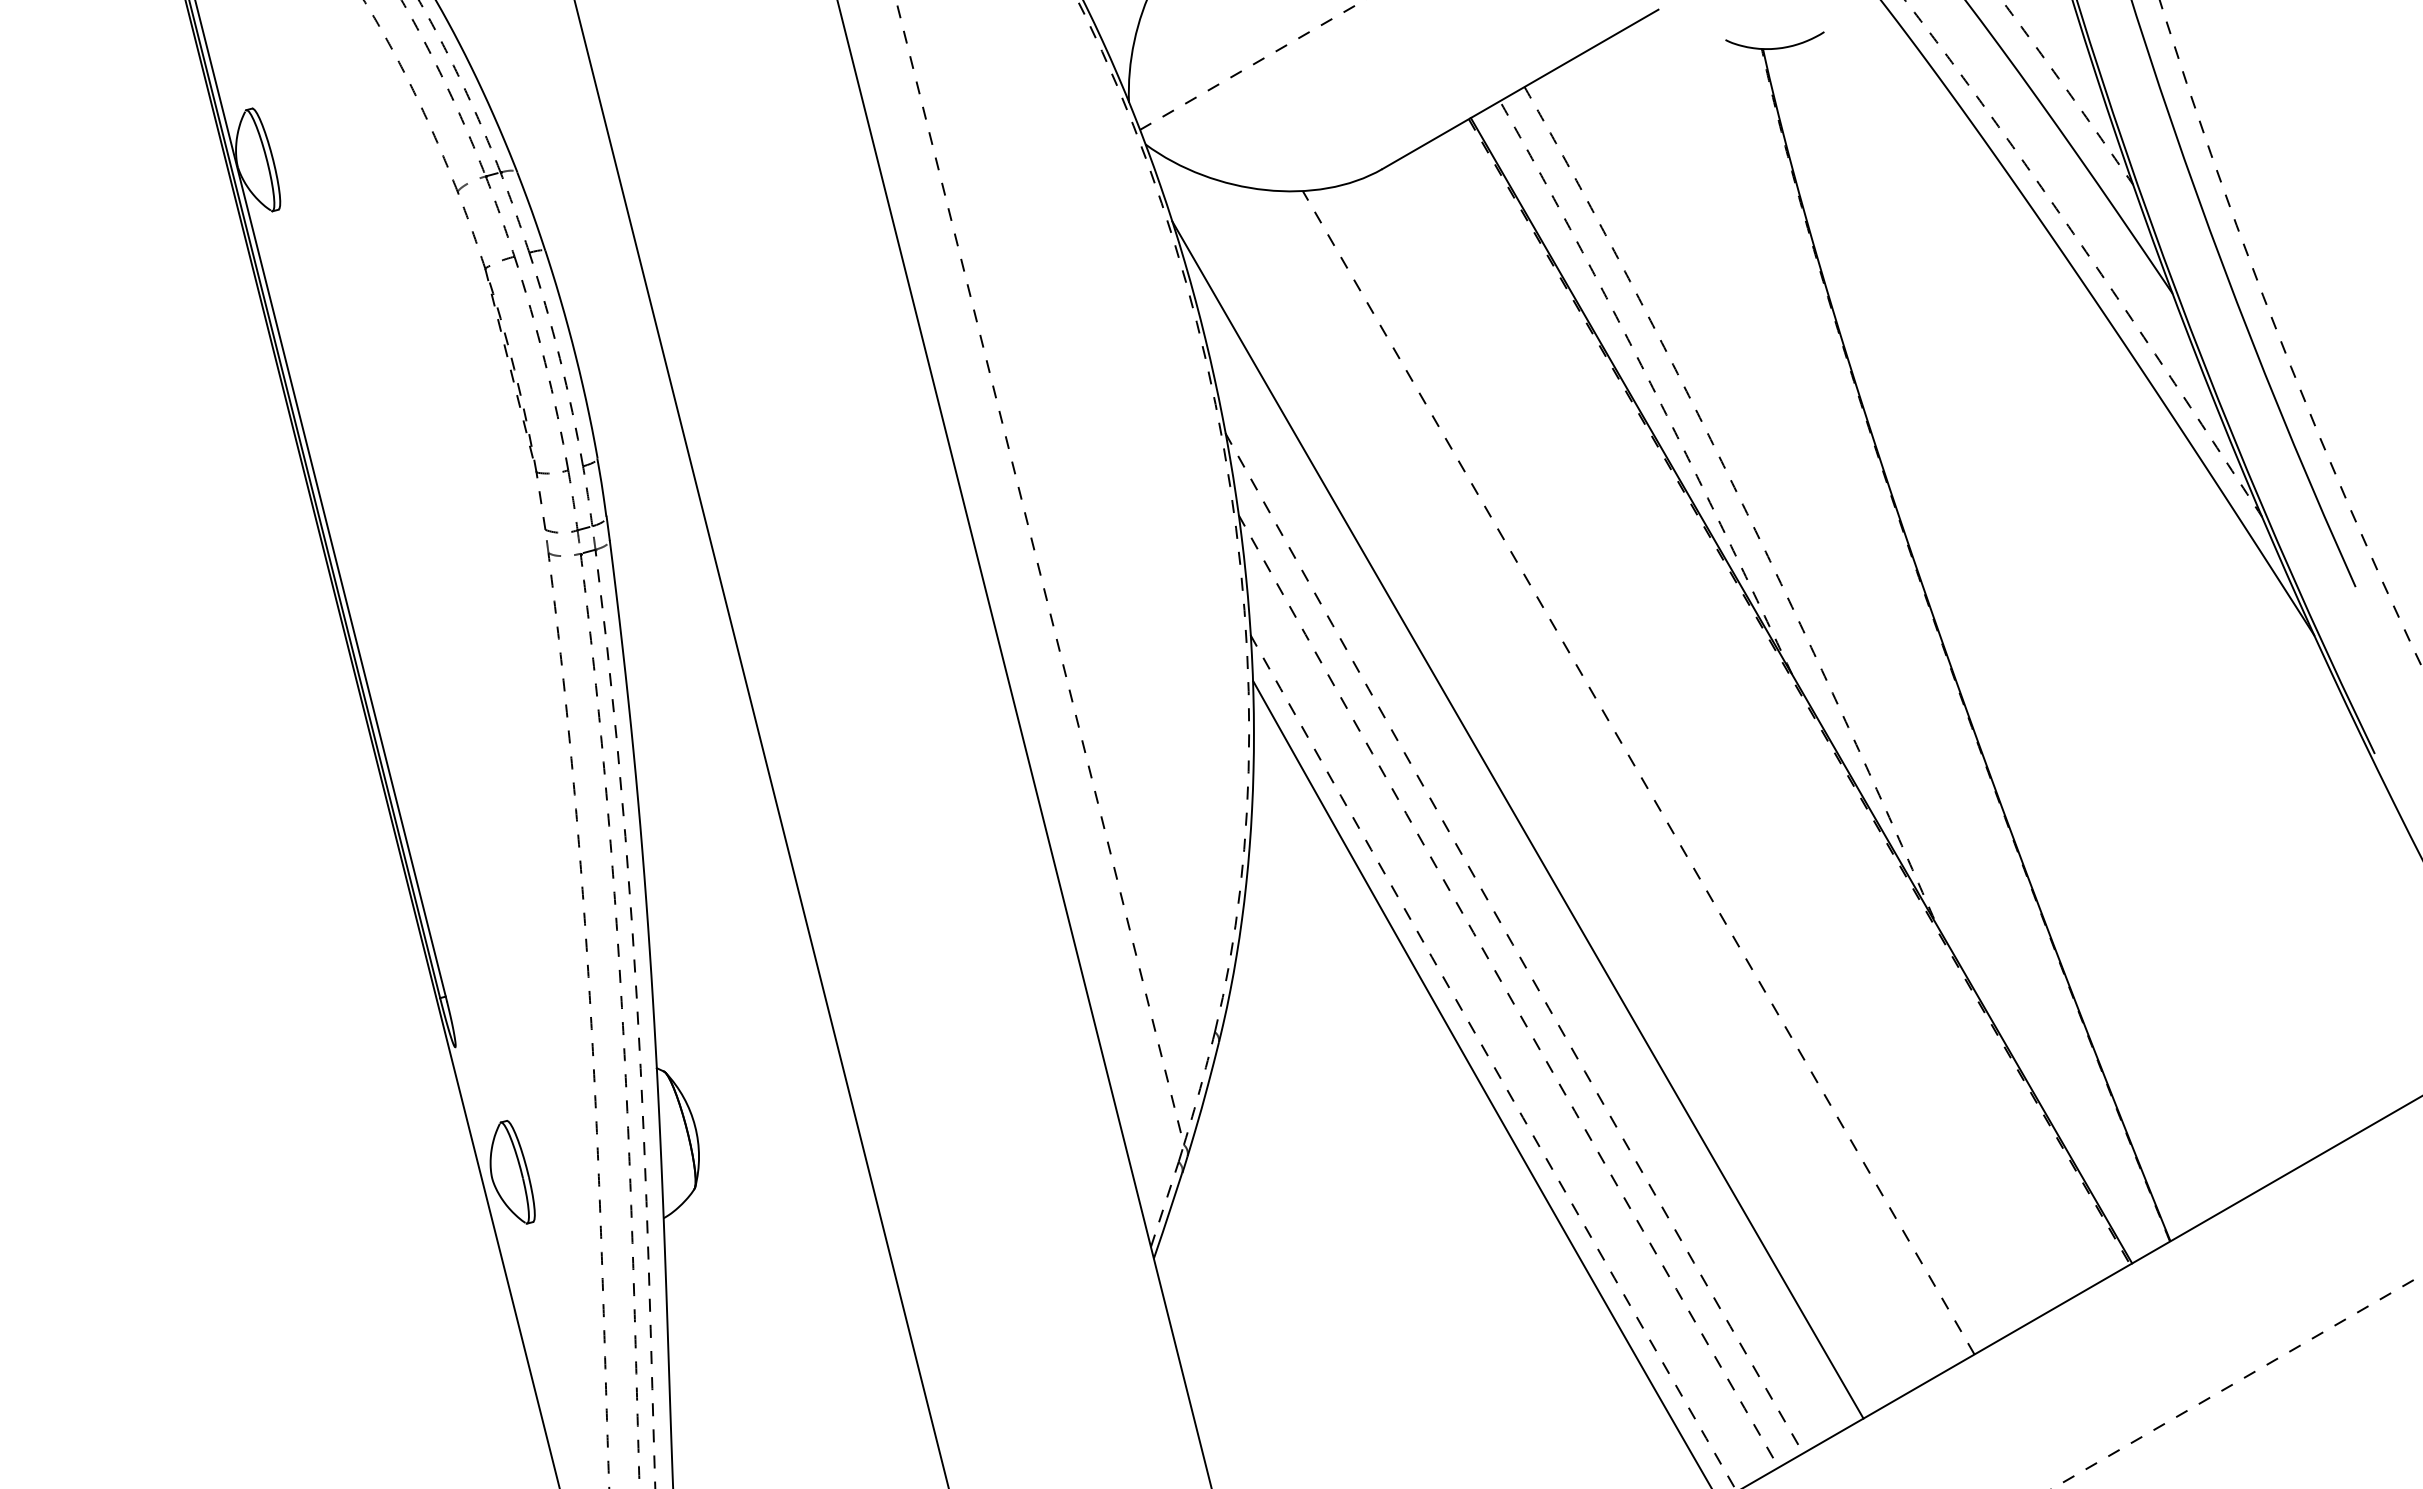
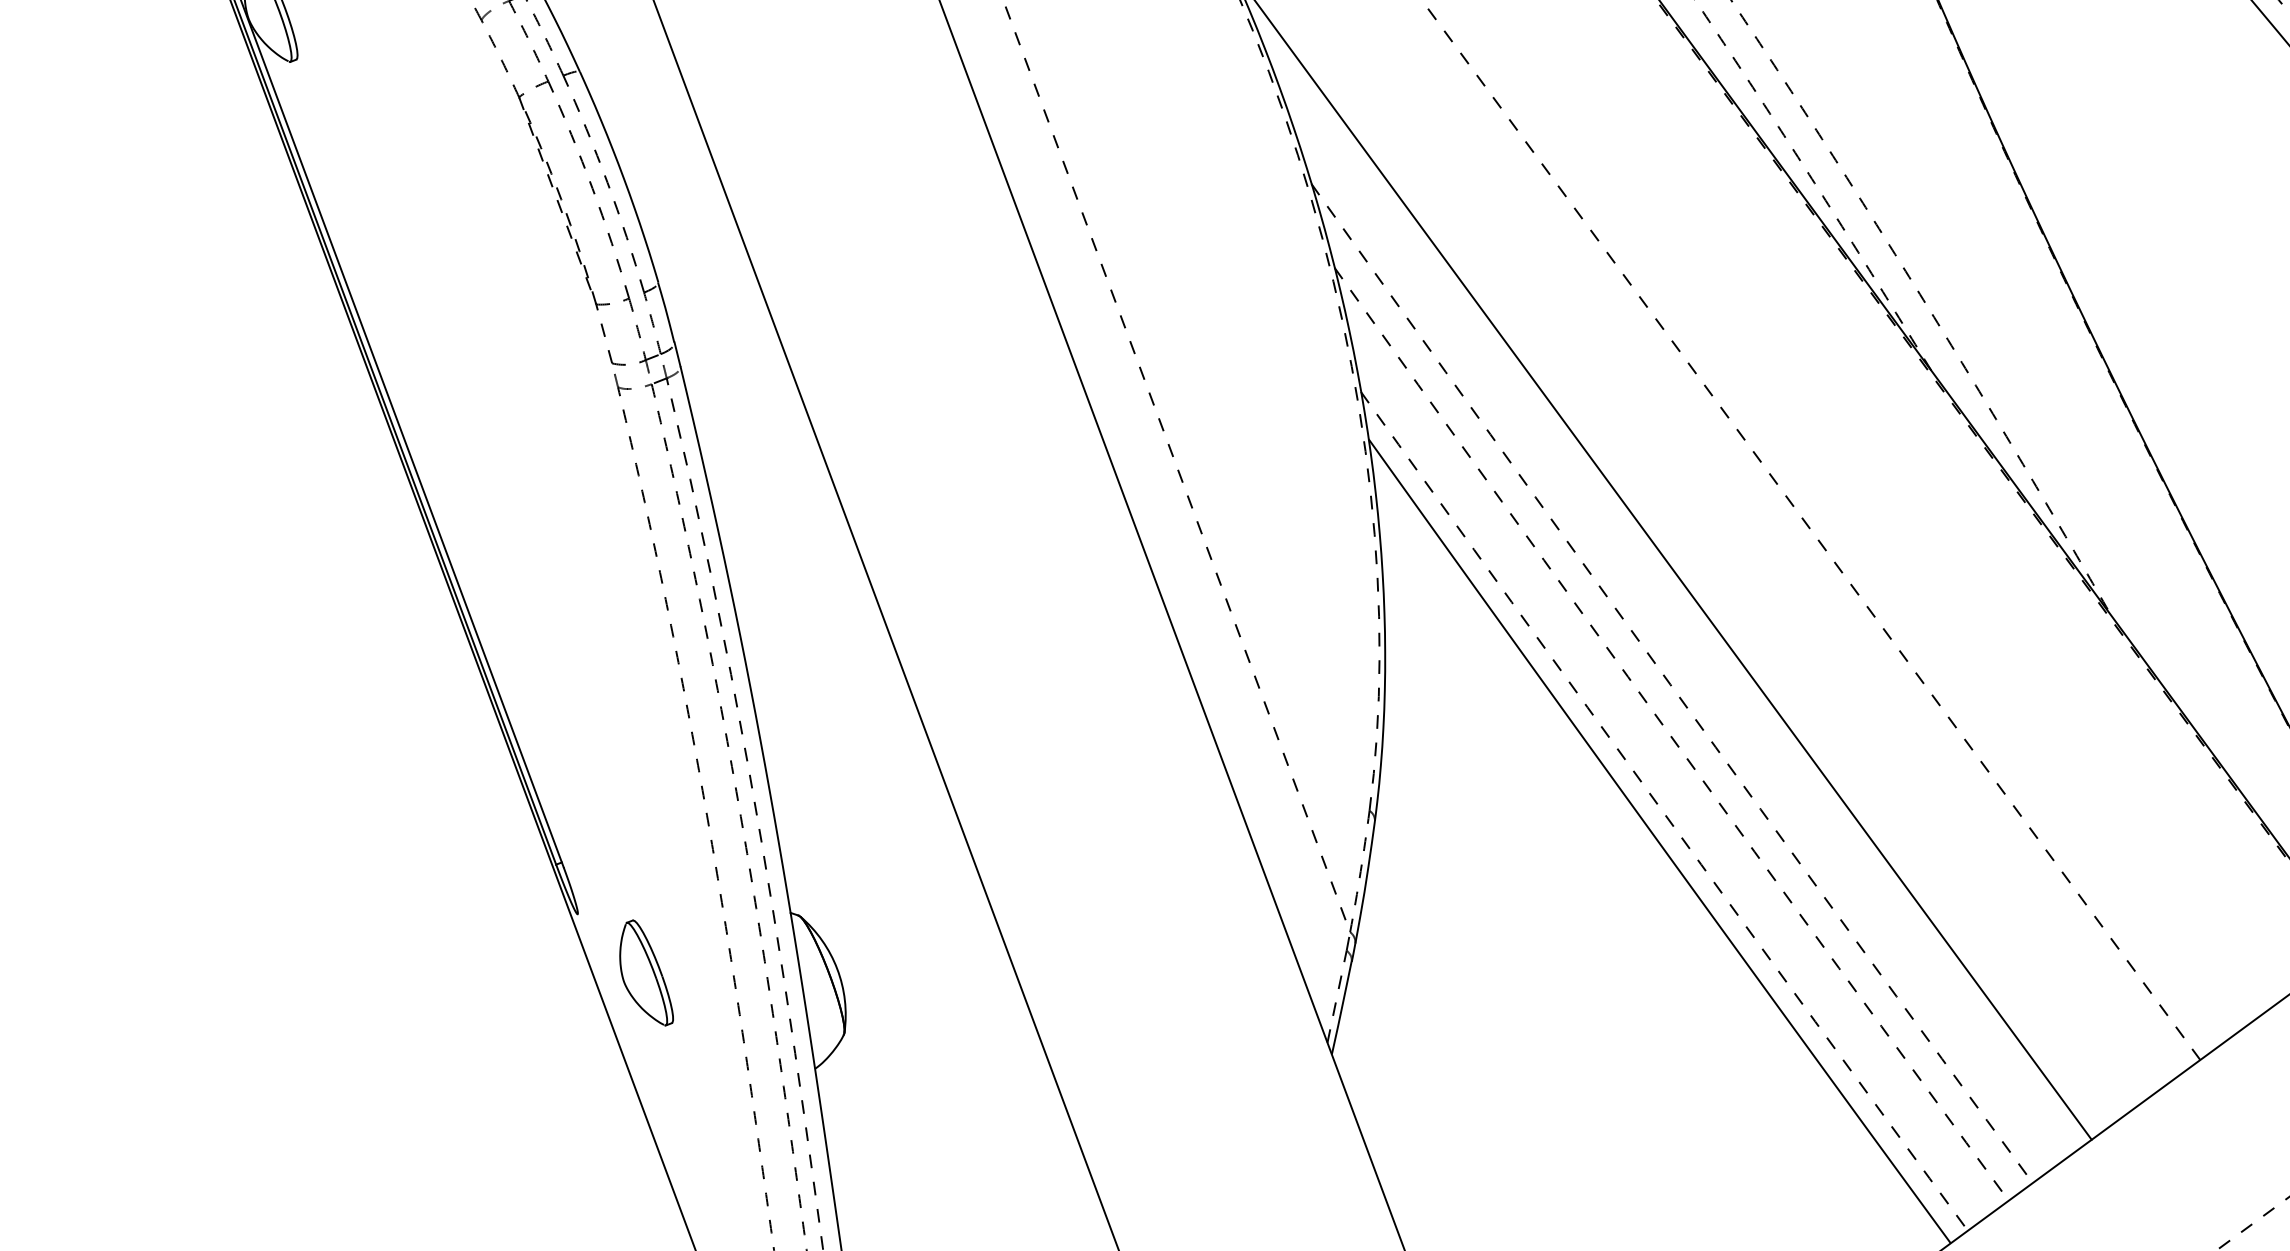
part: (512, 1172) -> (644, 973), moved

